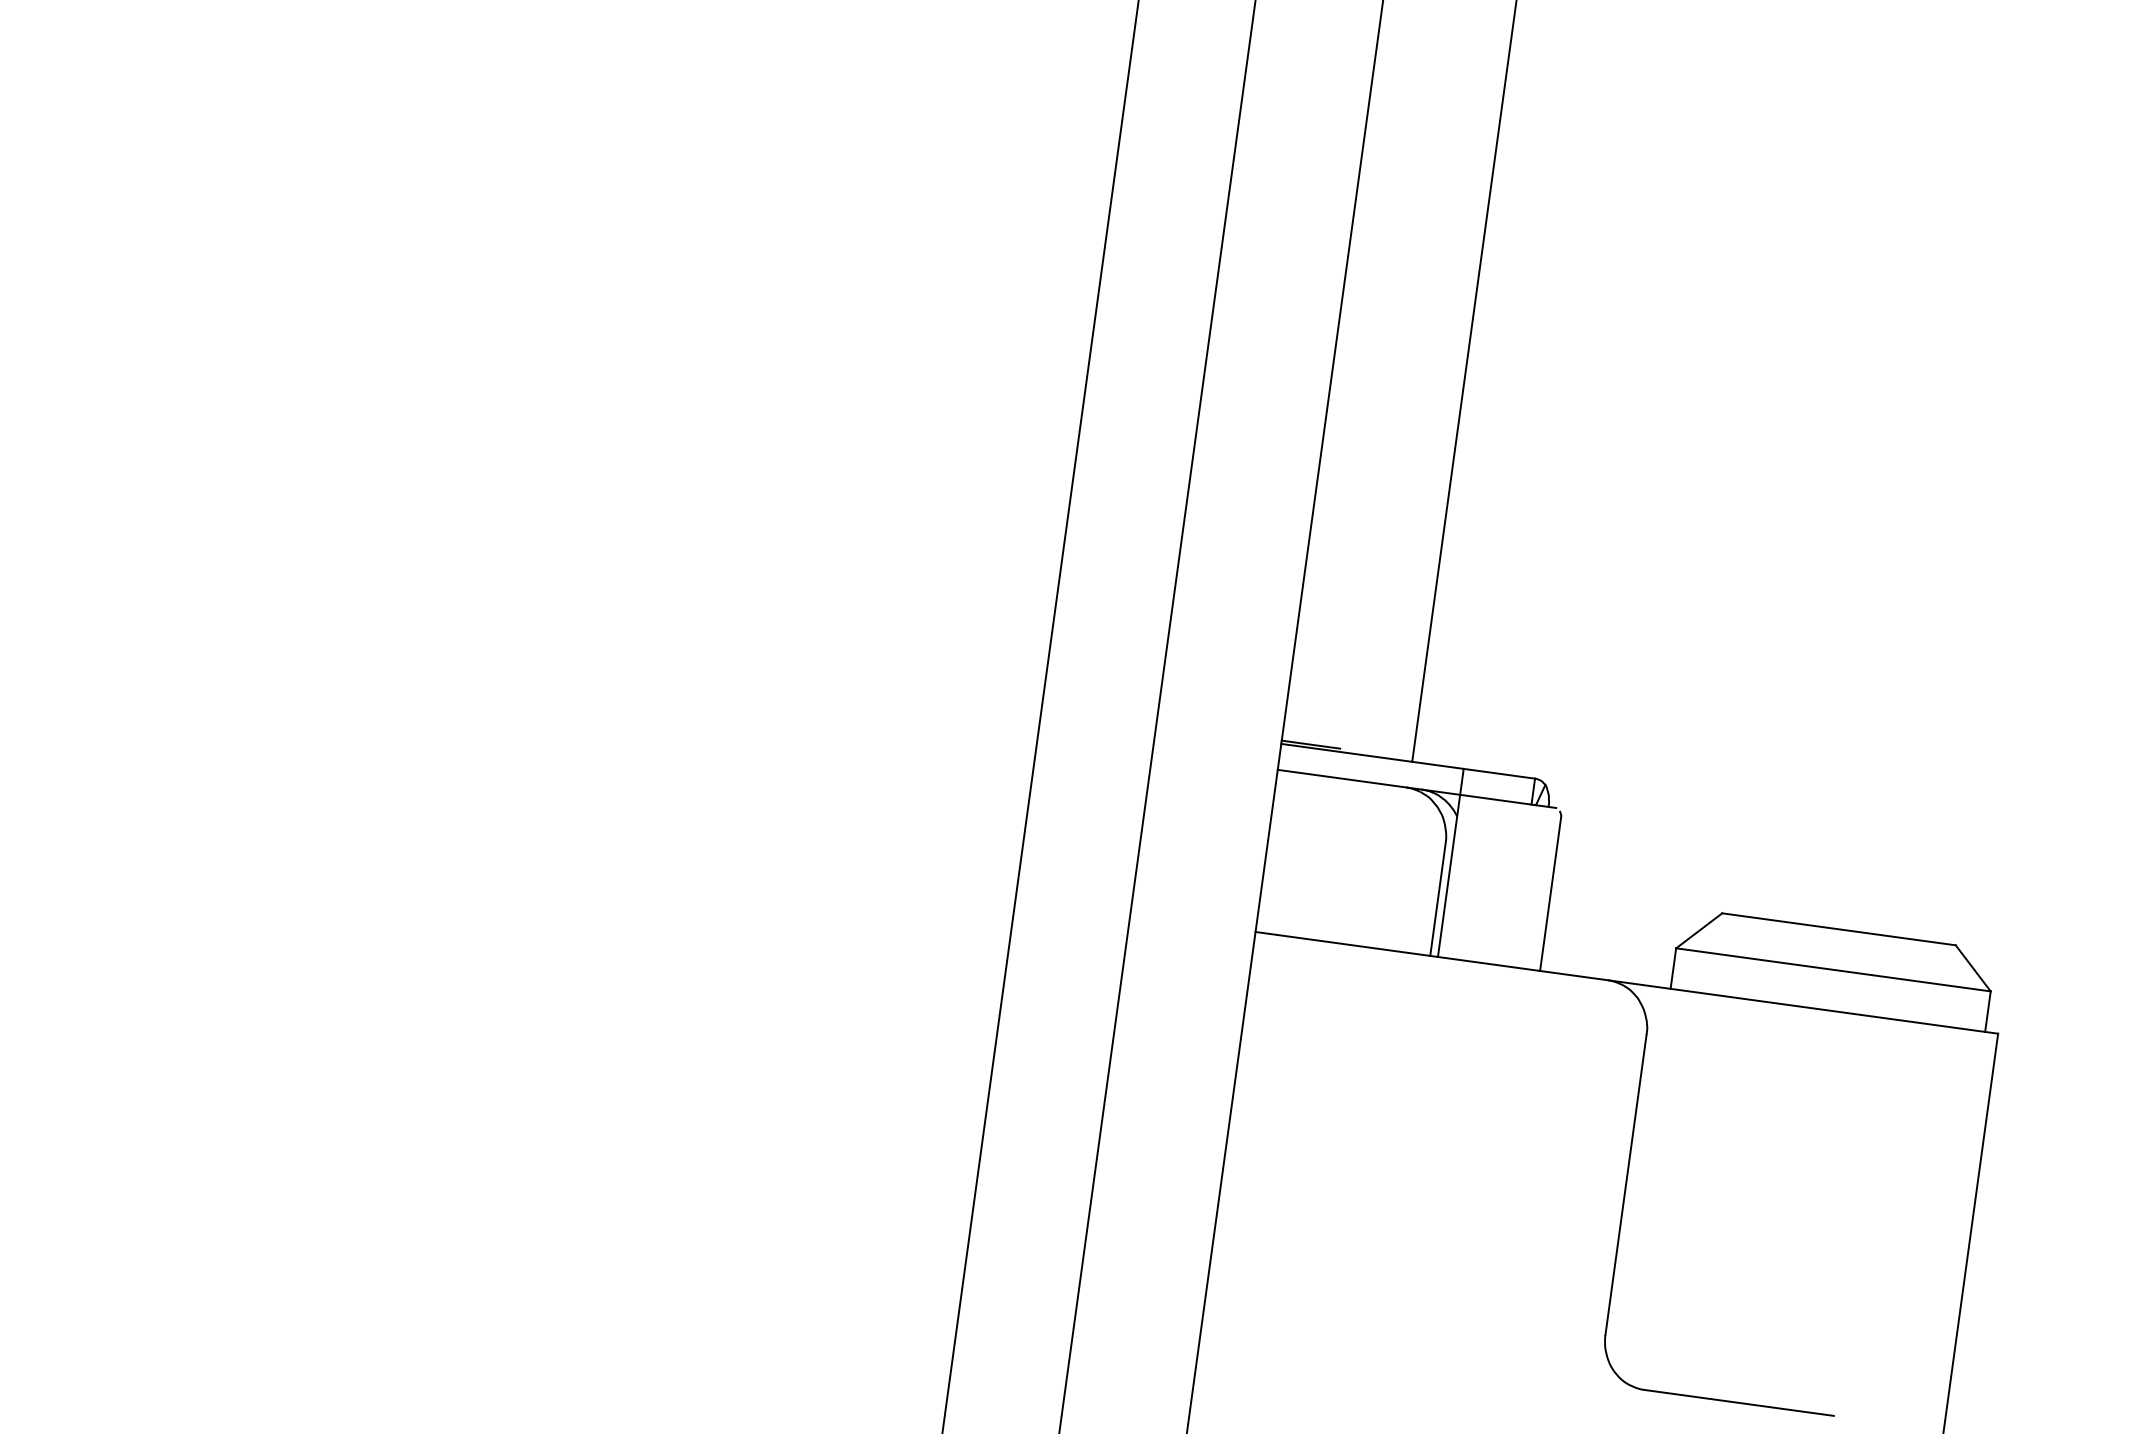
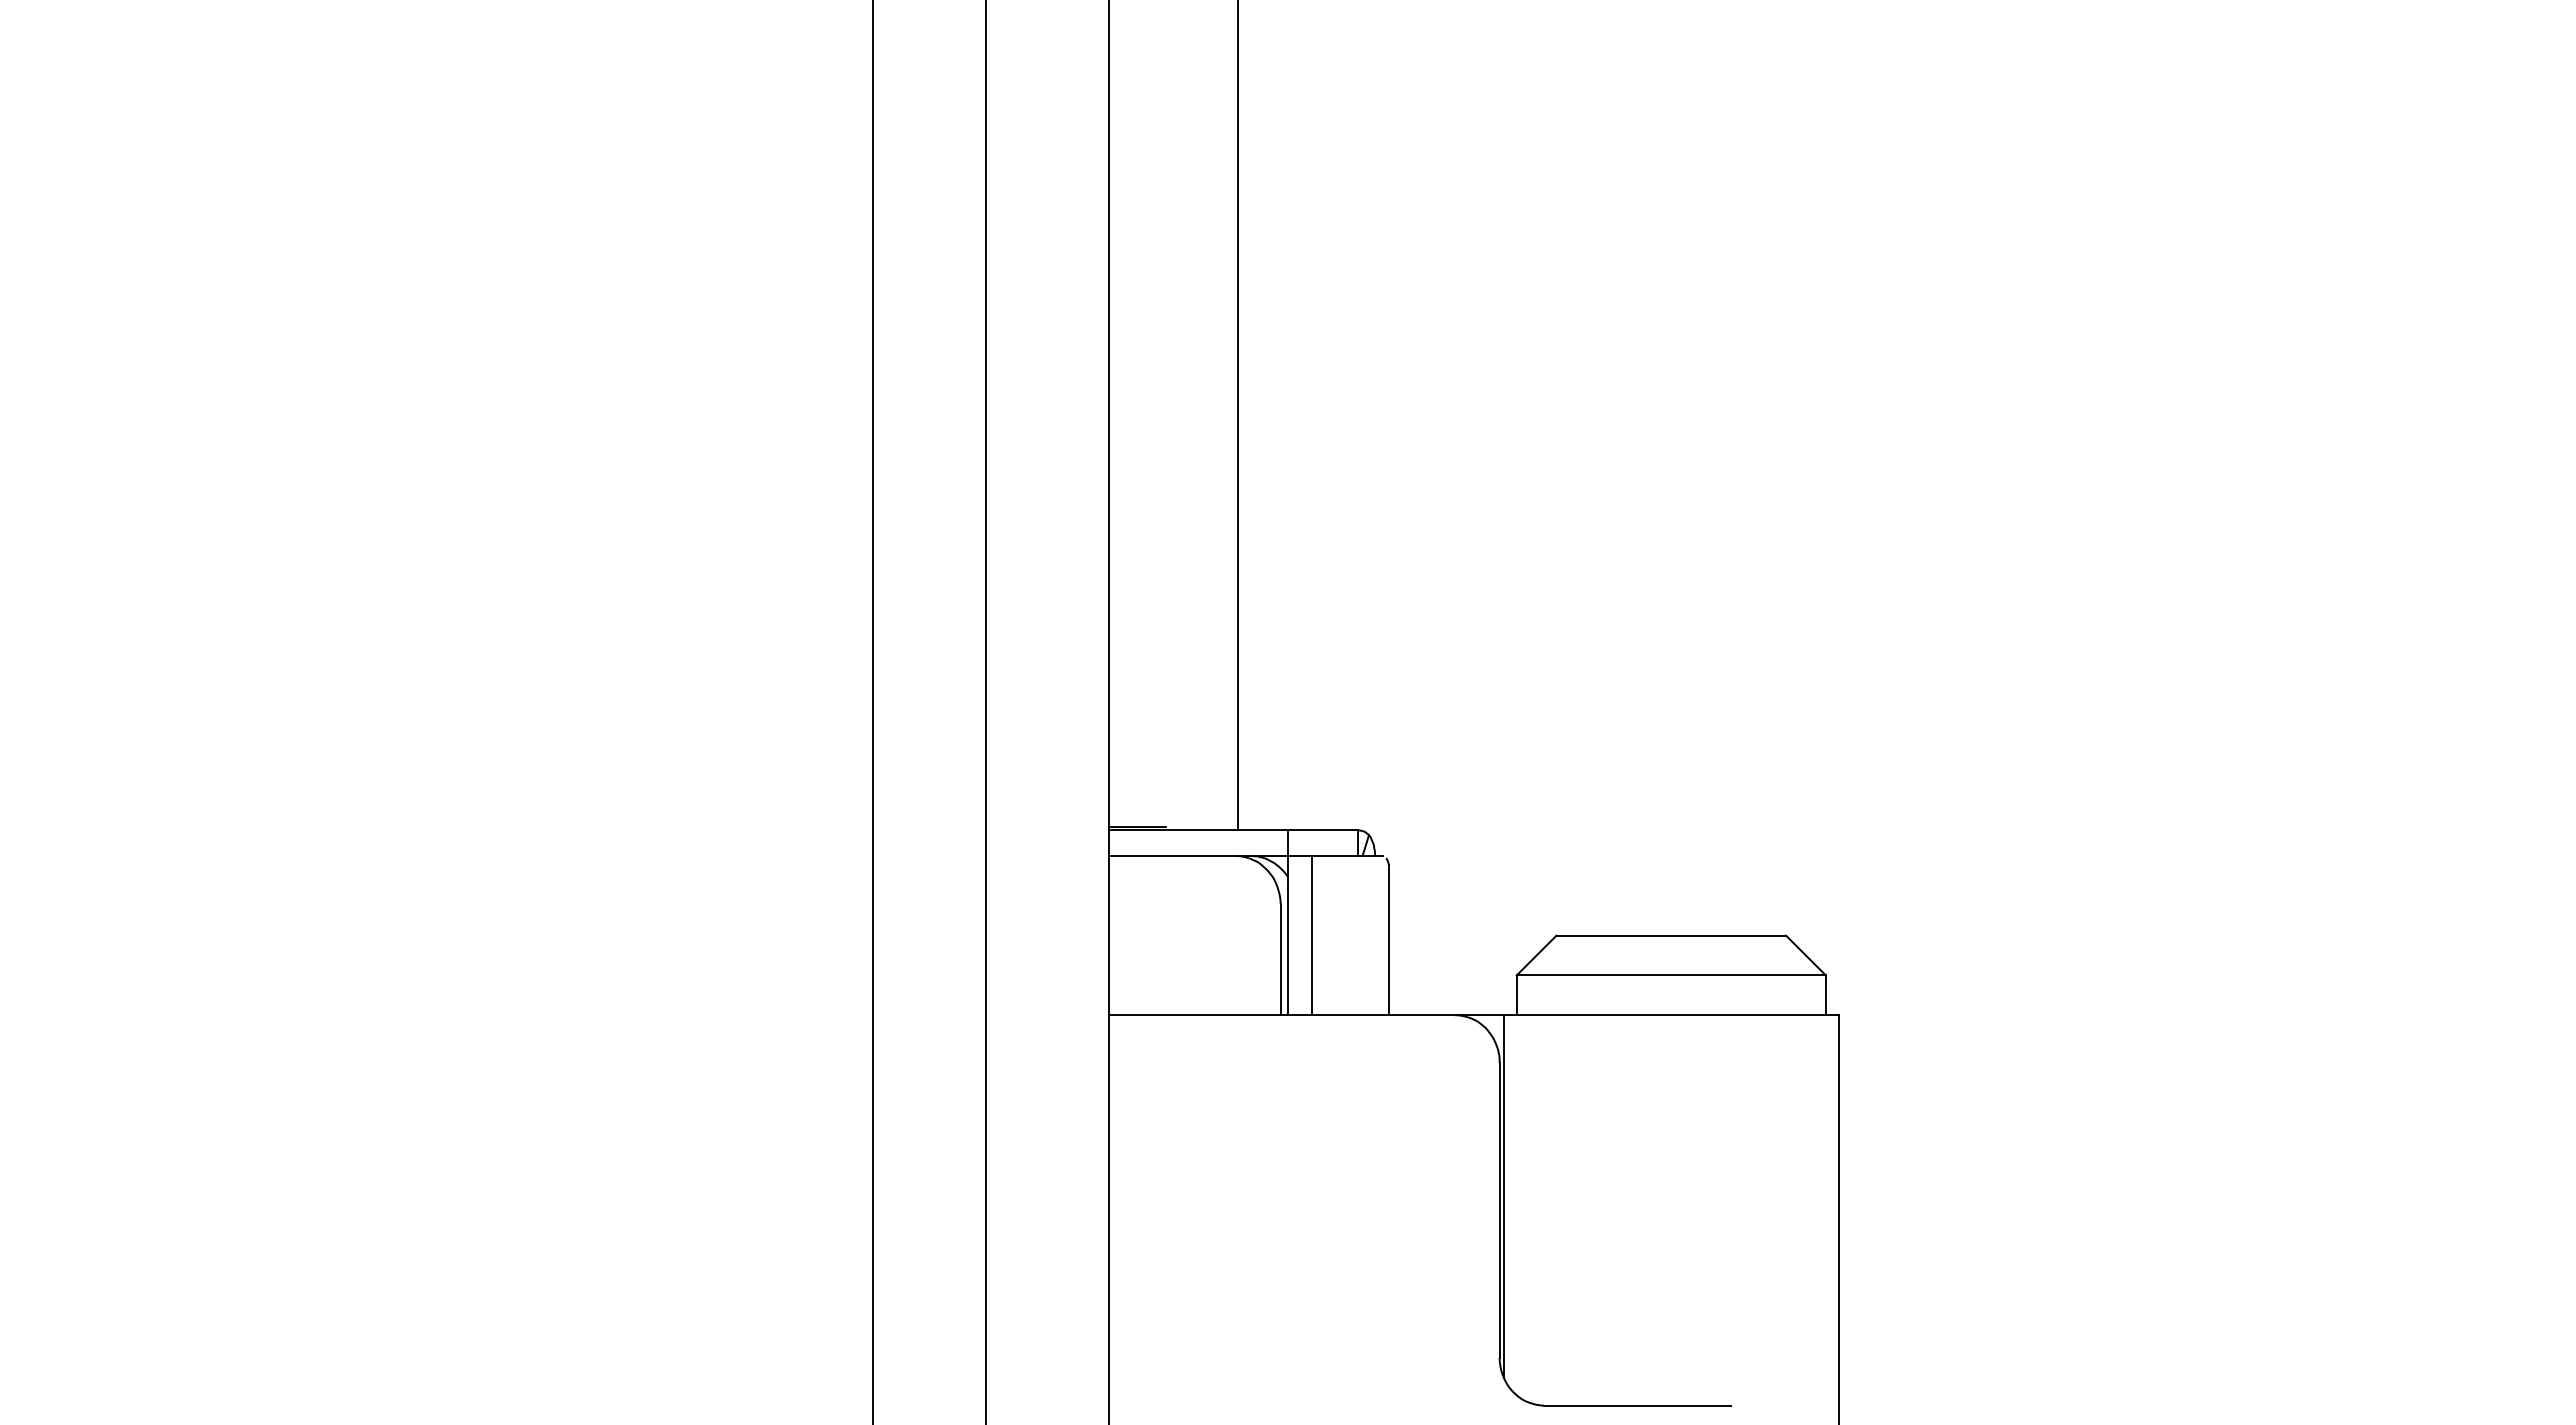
line: (1473, 879) -> (1312, 935), added
line: (1632, 1171) -> (1504, 1196), added

